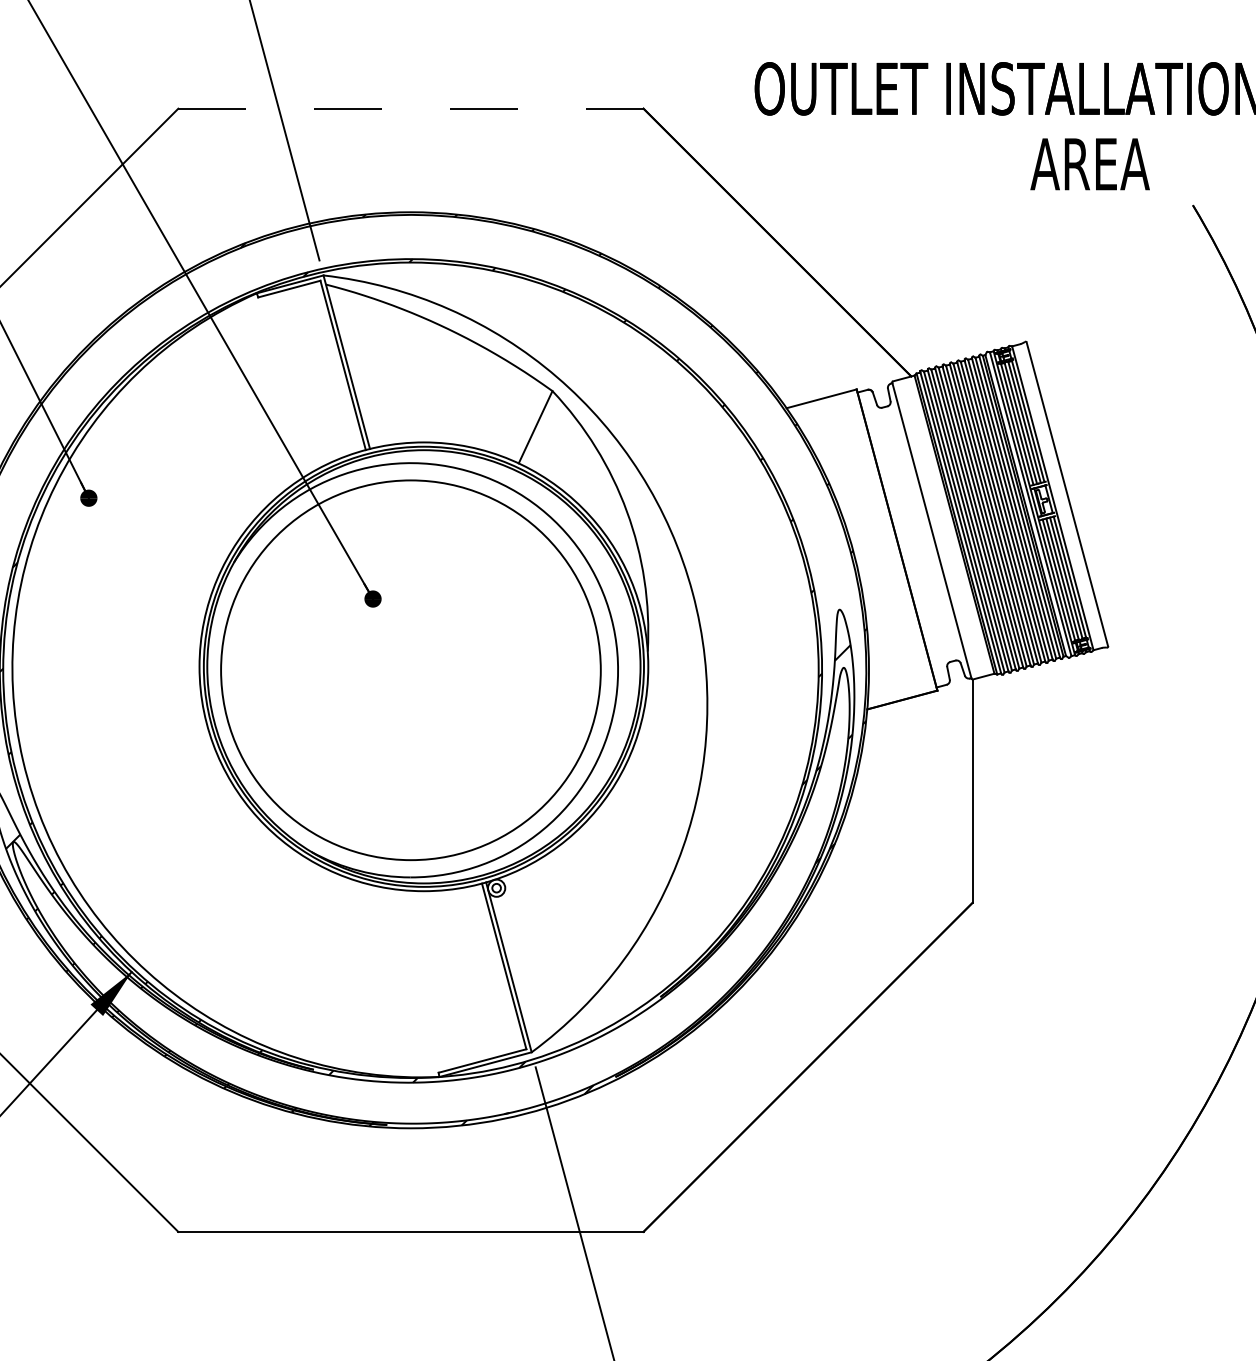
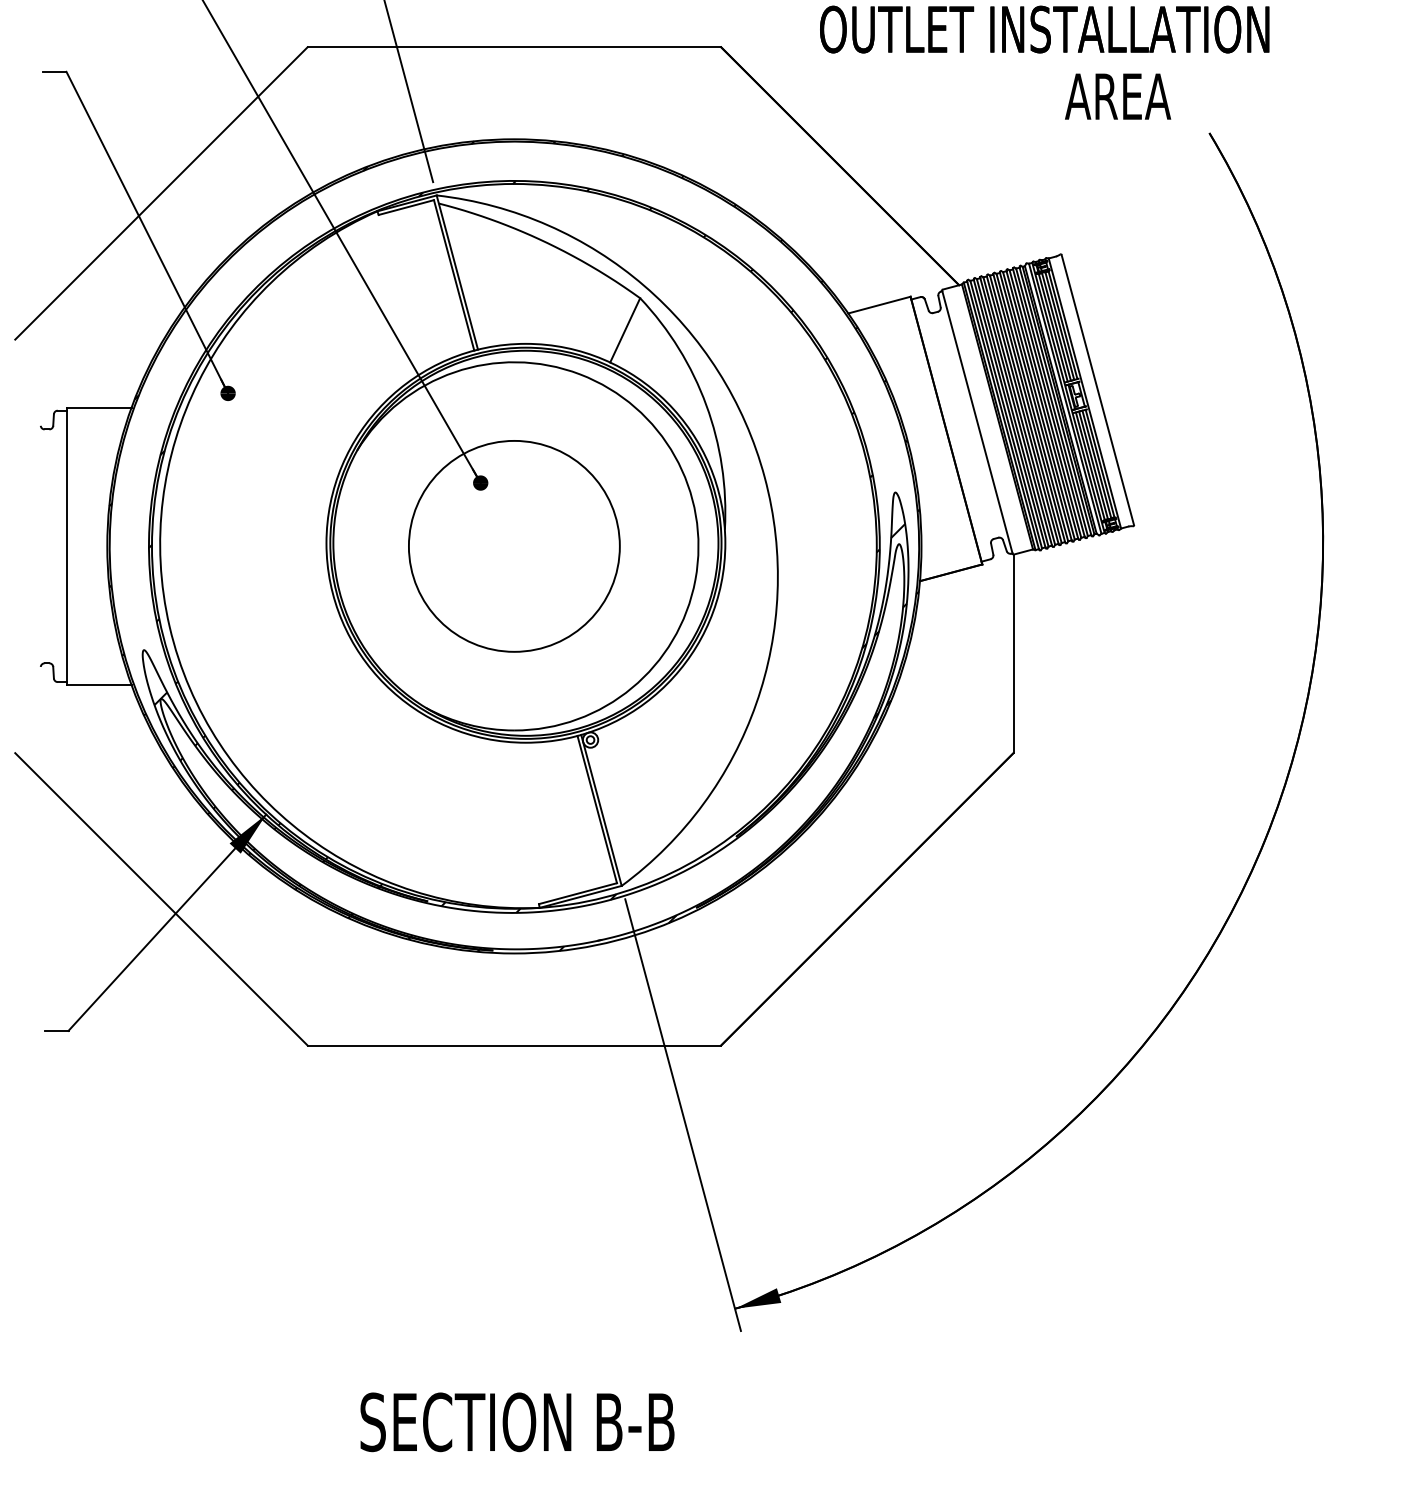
line: (411, 108) -> (514, 47), dashed -> solid
circle: (409, 669) -> (513, 545), size x0.62

